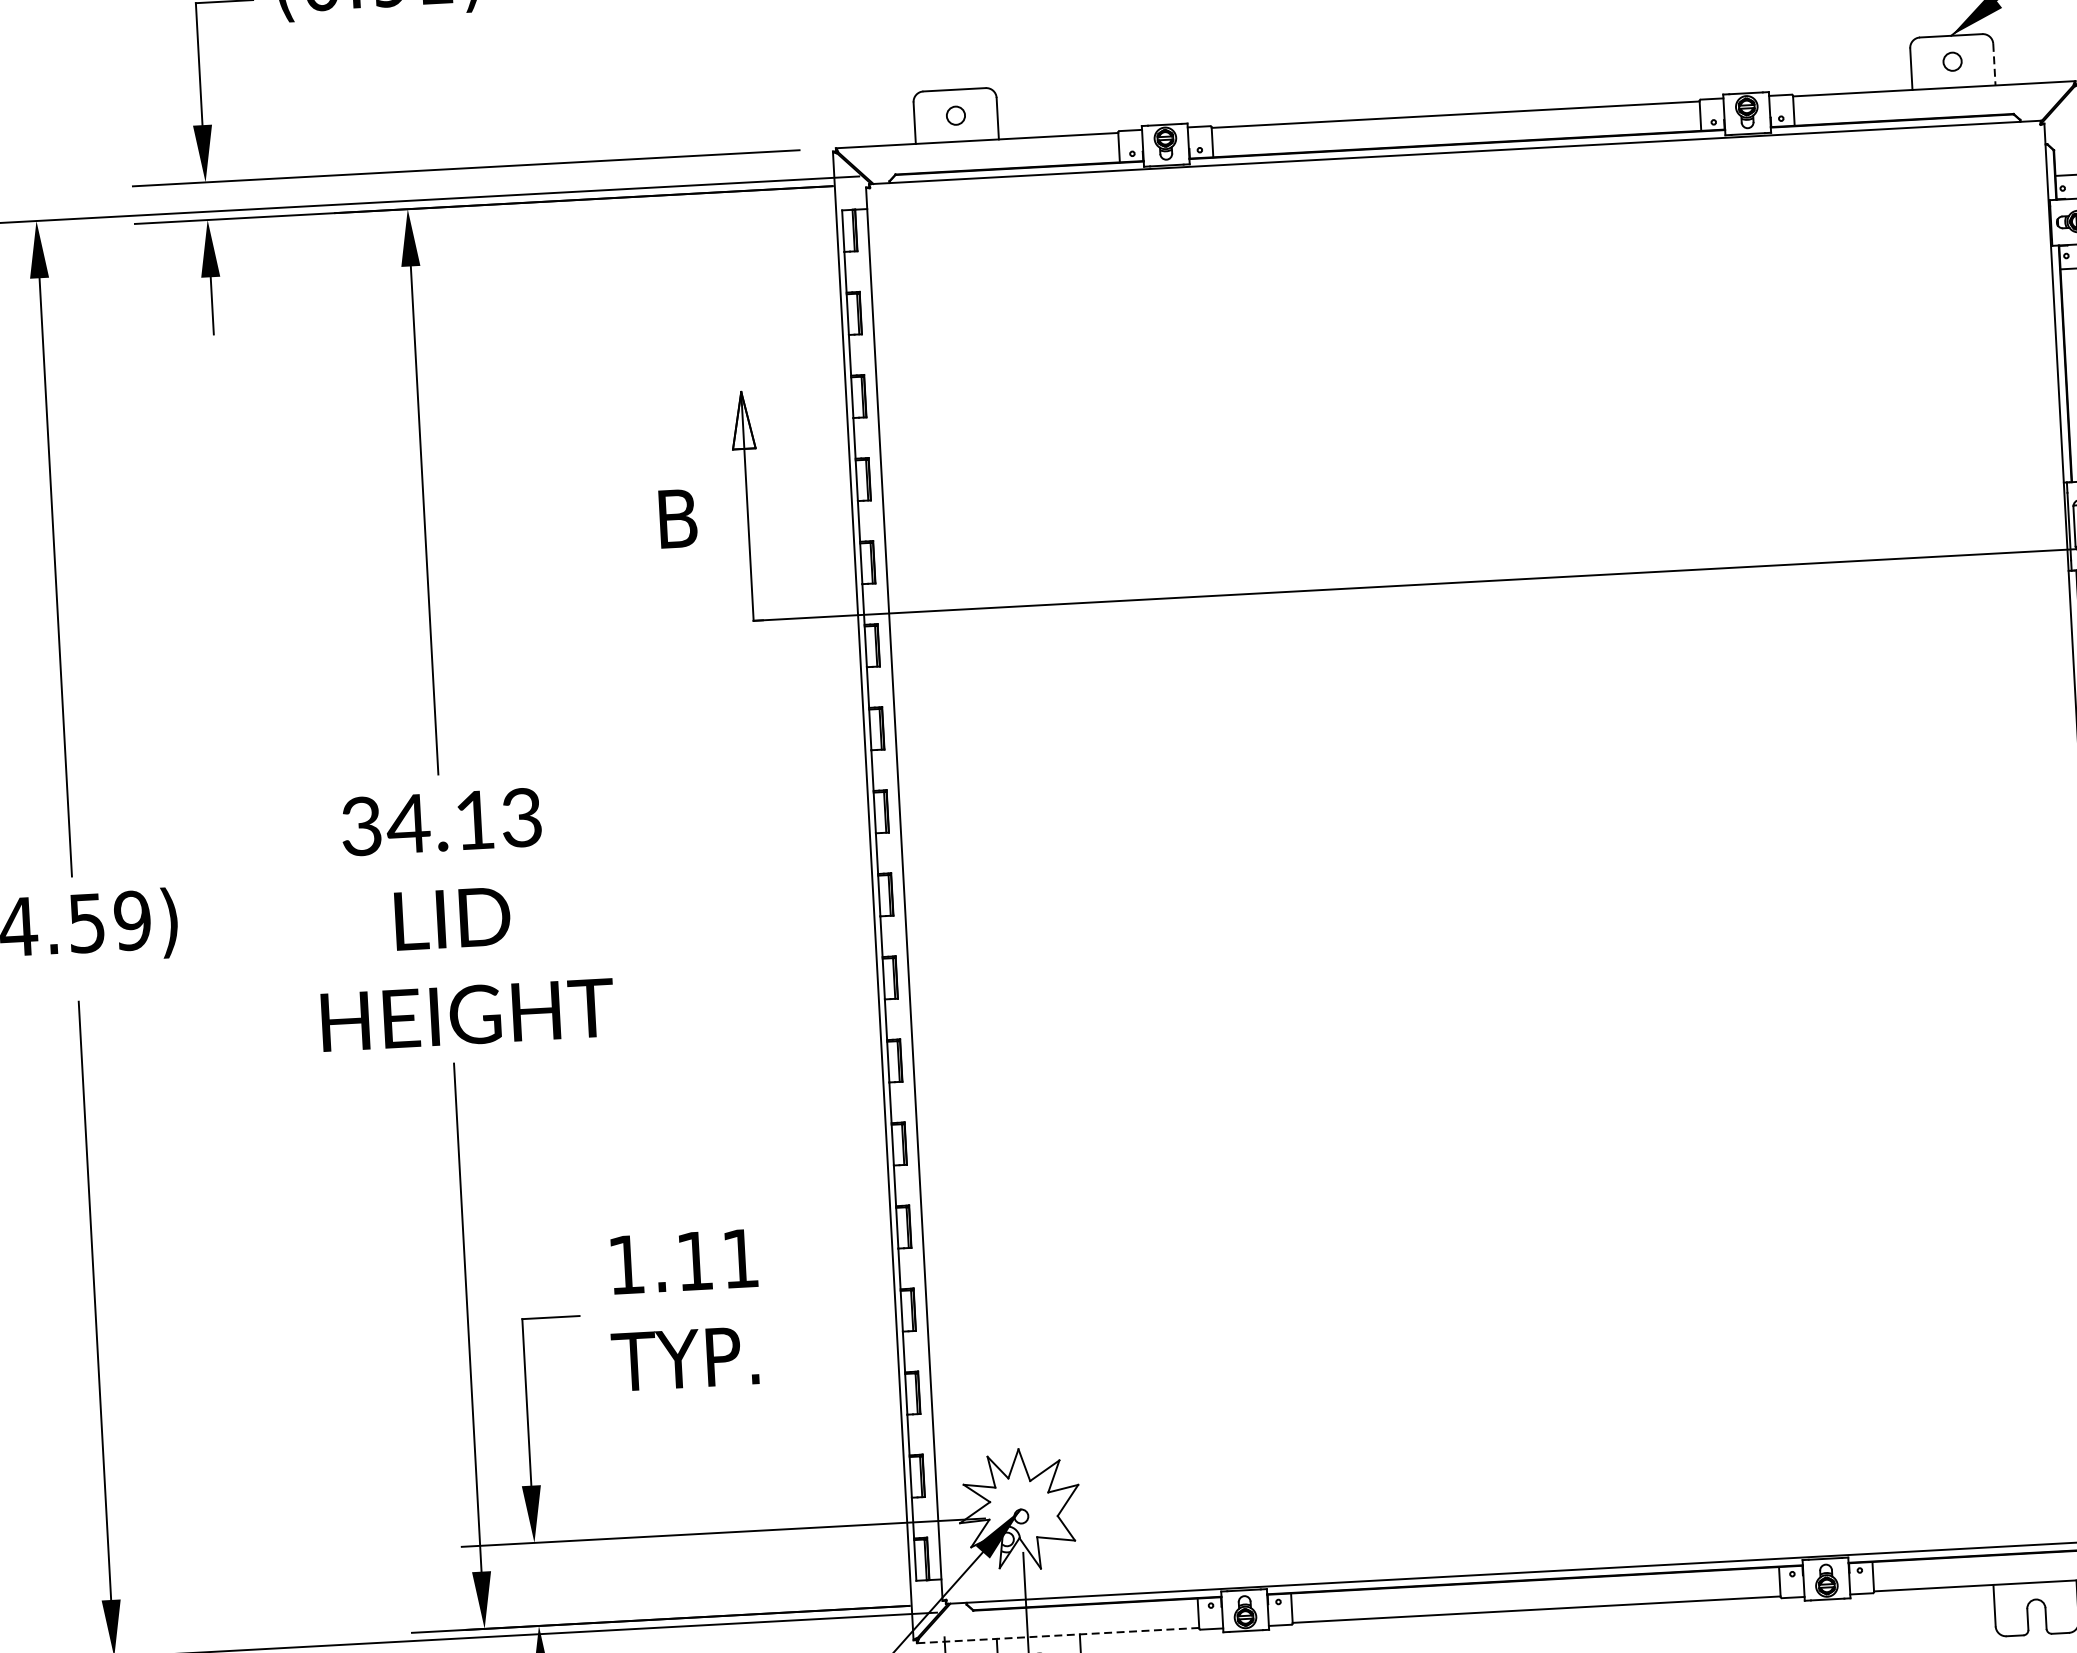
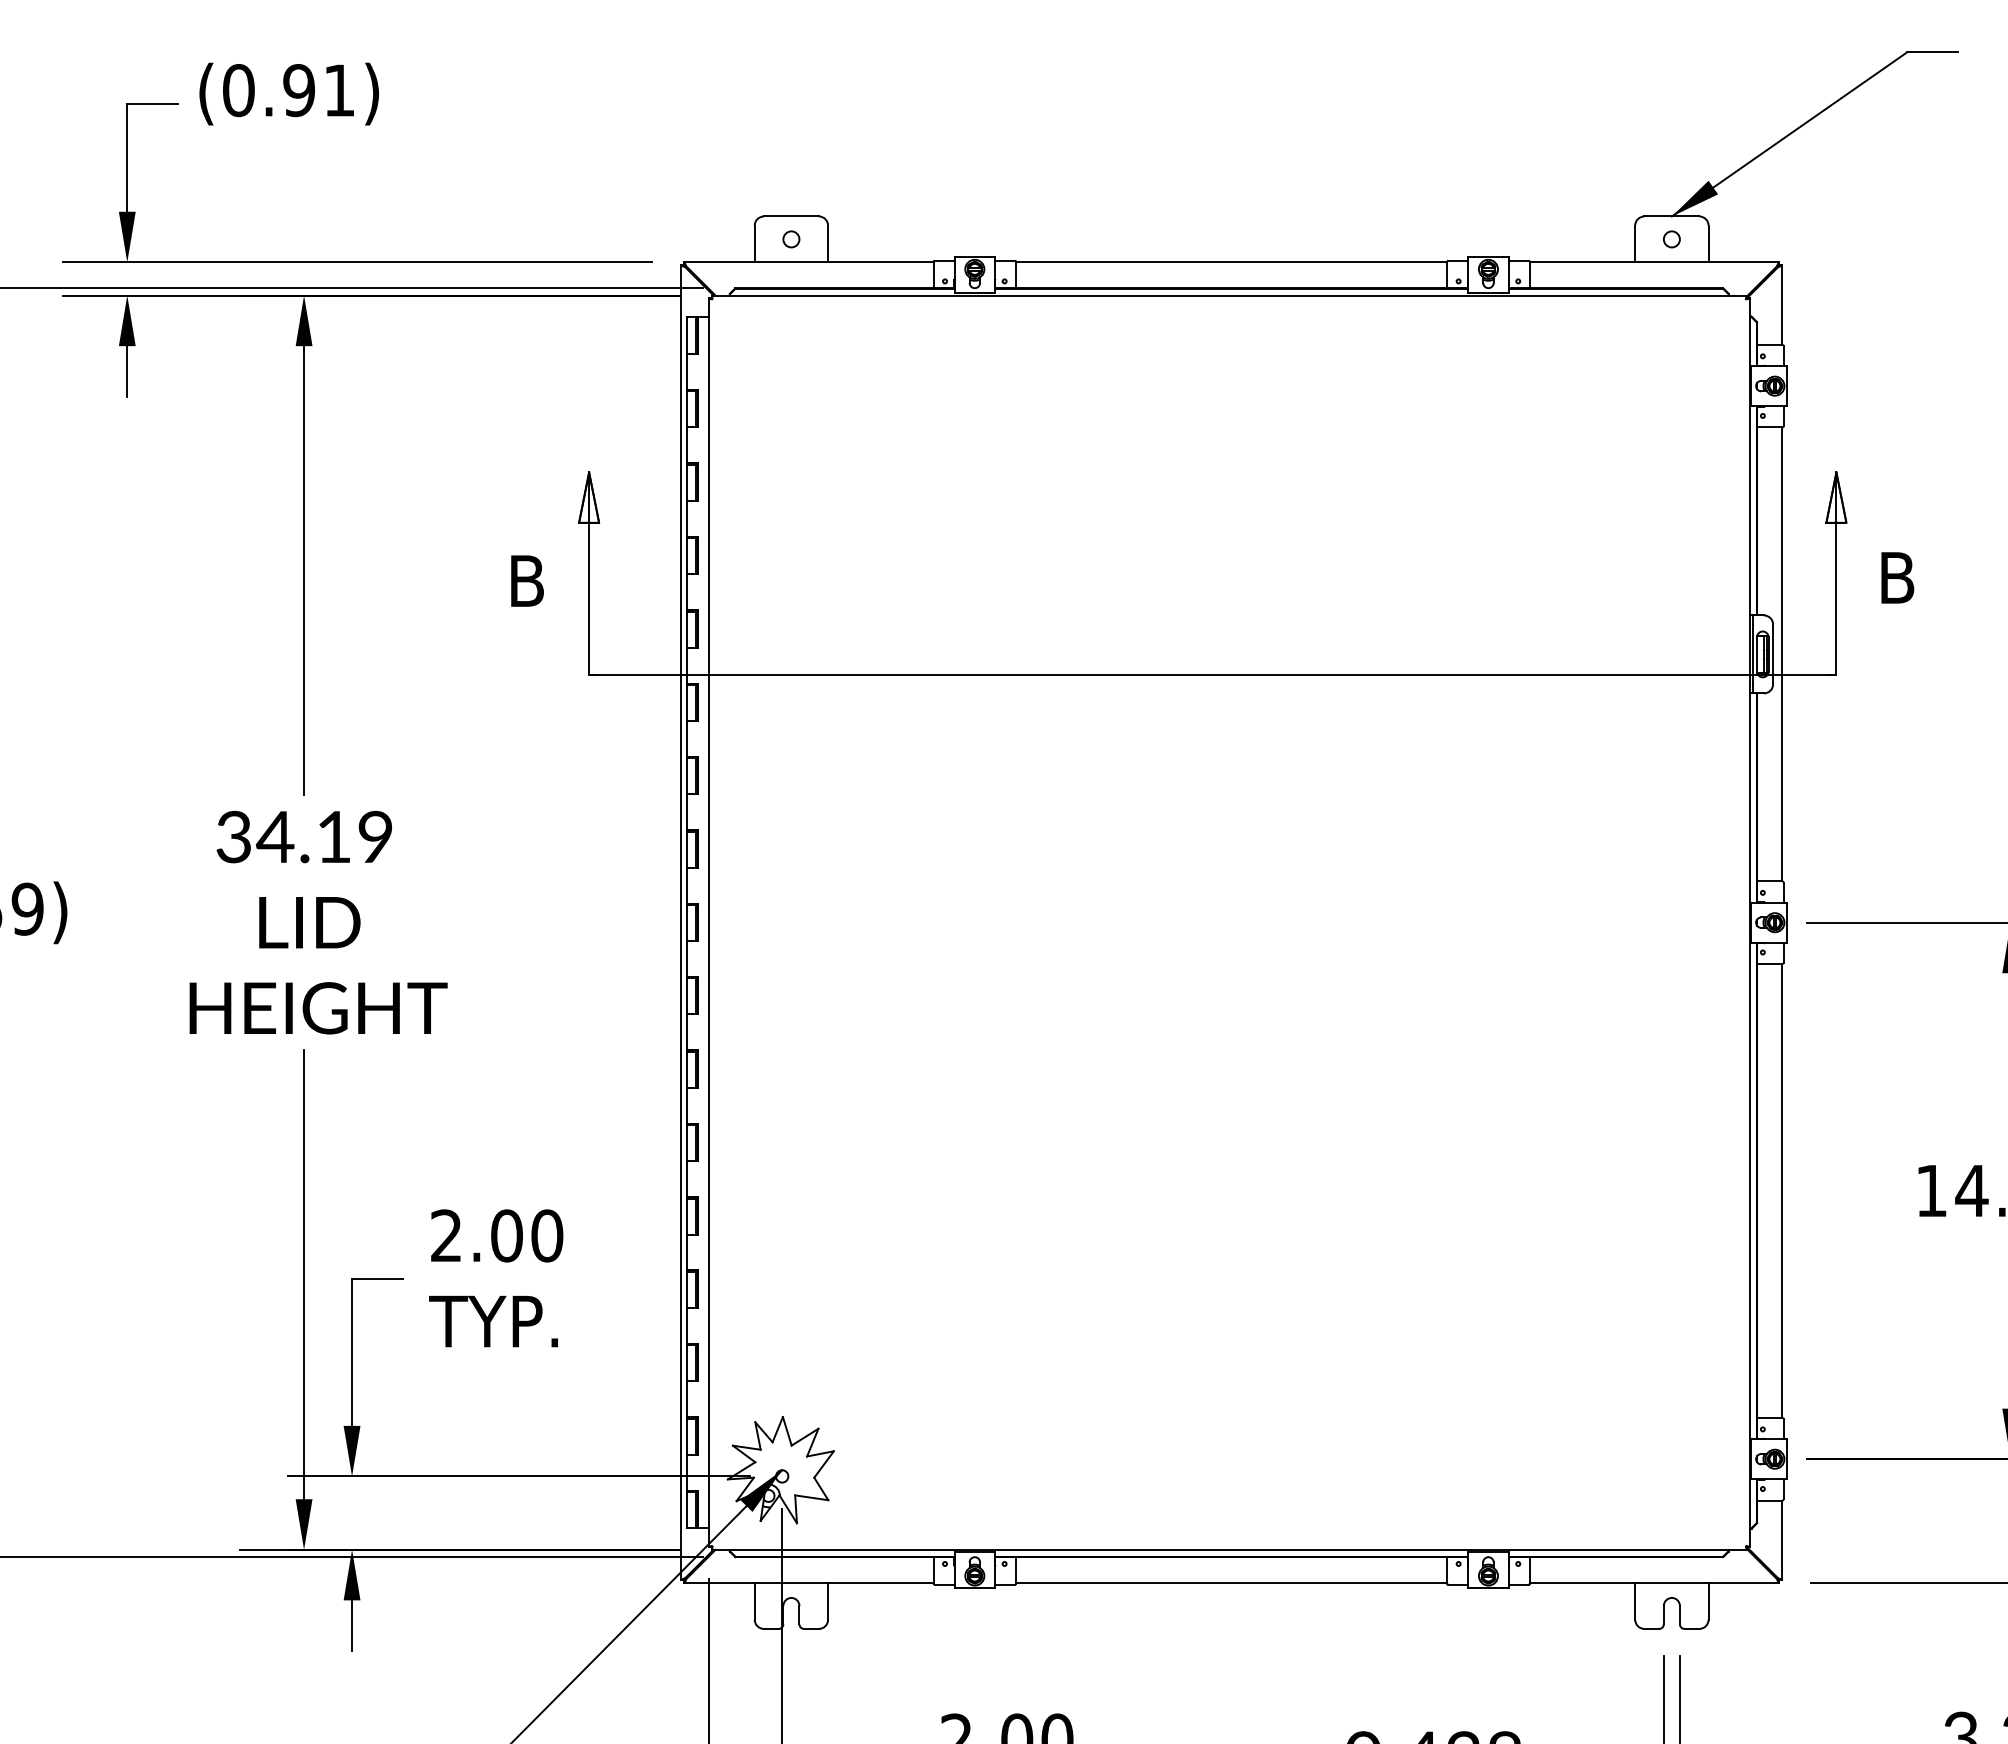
line: (1994, 65) -> (1708, 244), dashed -> solid
text: (521, 818) -> (375, 837), 34.13 -> 34.19
text: (684, 1261) -> (497, 1235), 1.11 -> 2.00
line: (1057, 1636) -> (808, 1583), dashed -> solid

